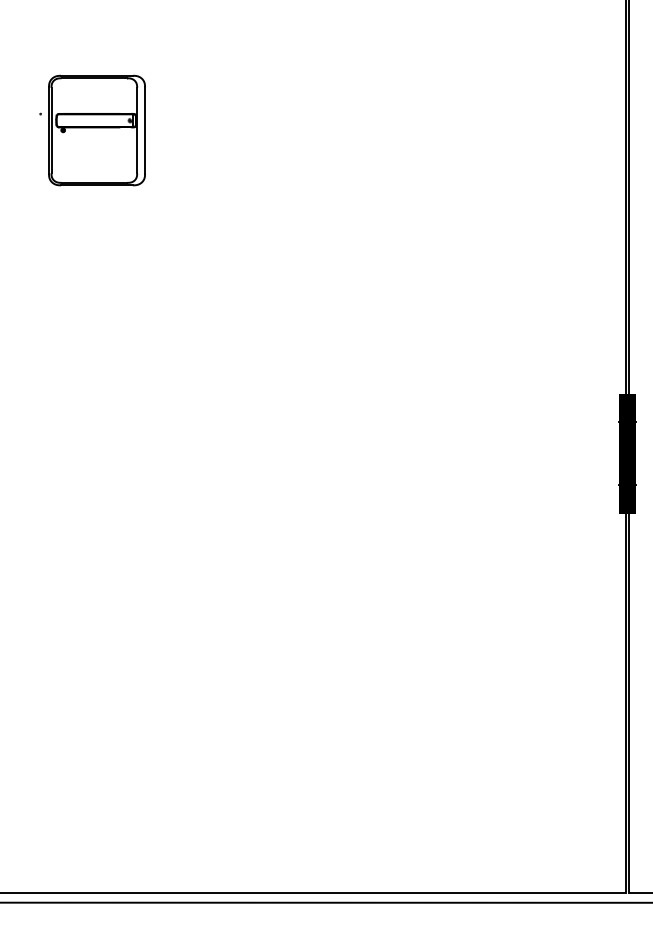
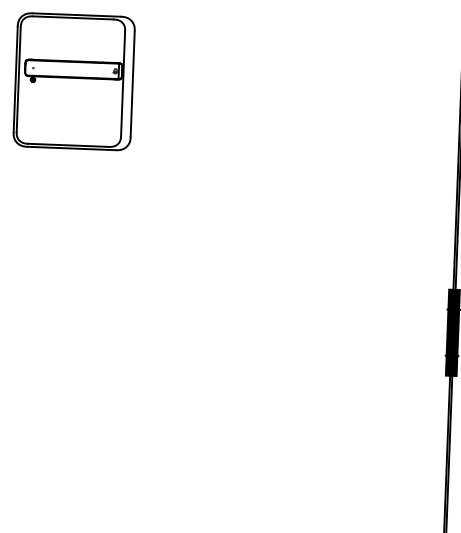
part: (96, 130) -> (73, 81), size x1.67

